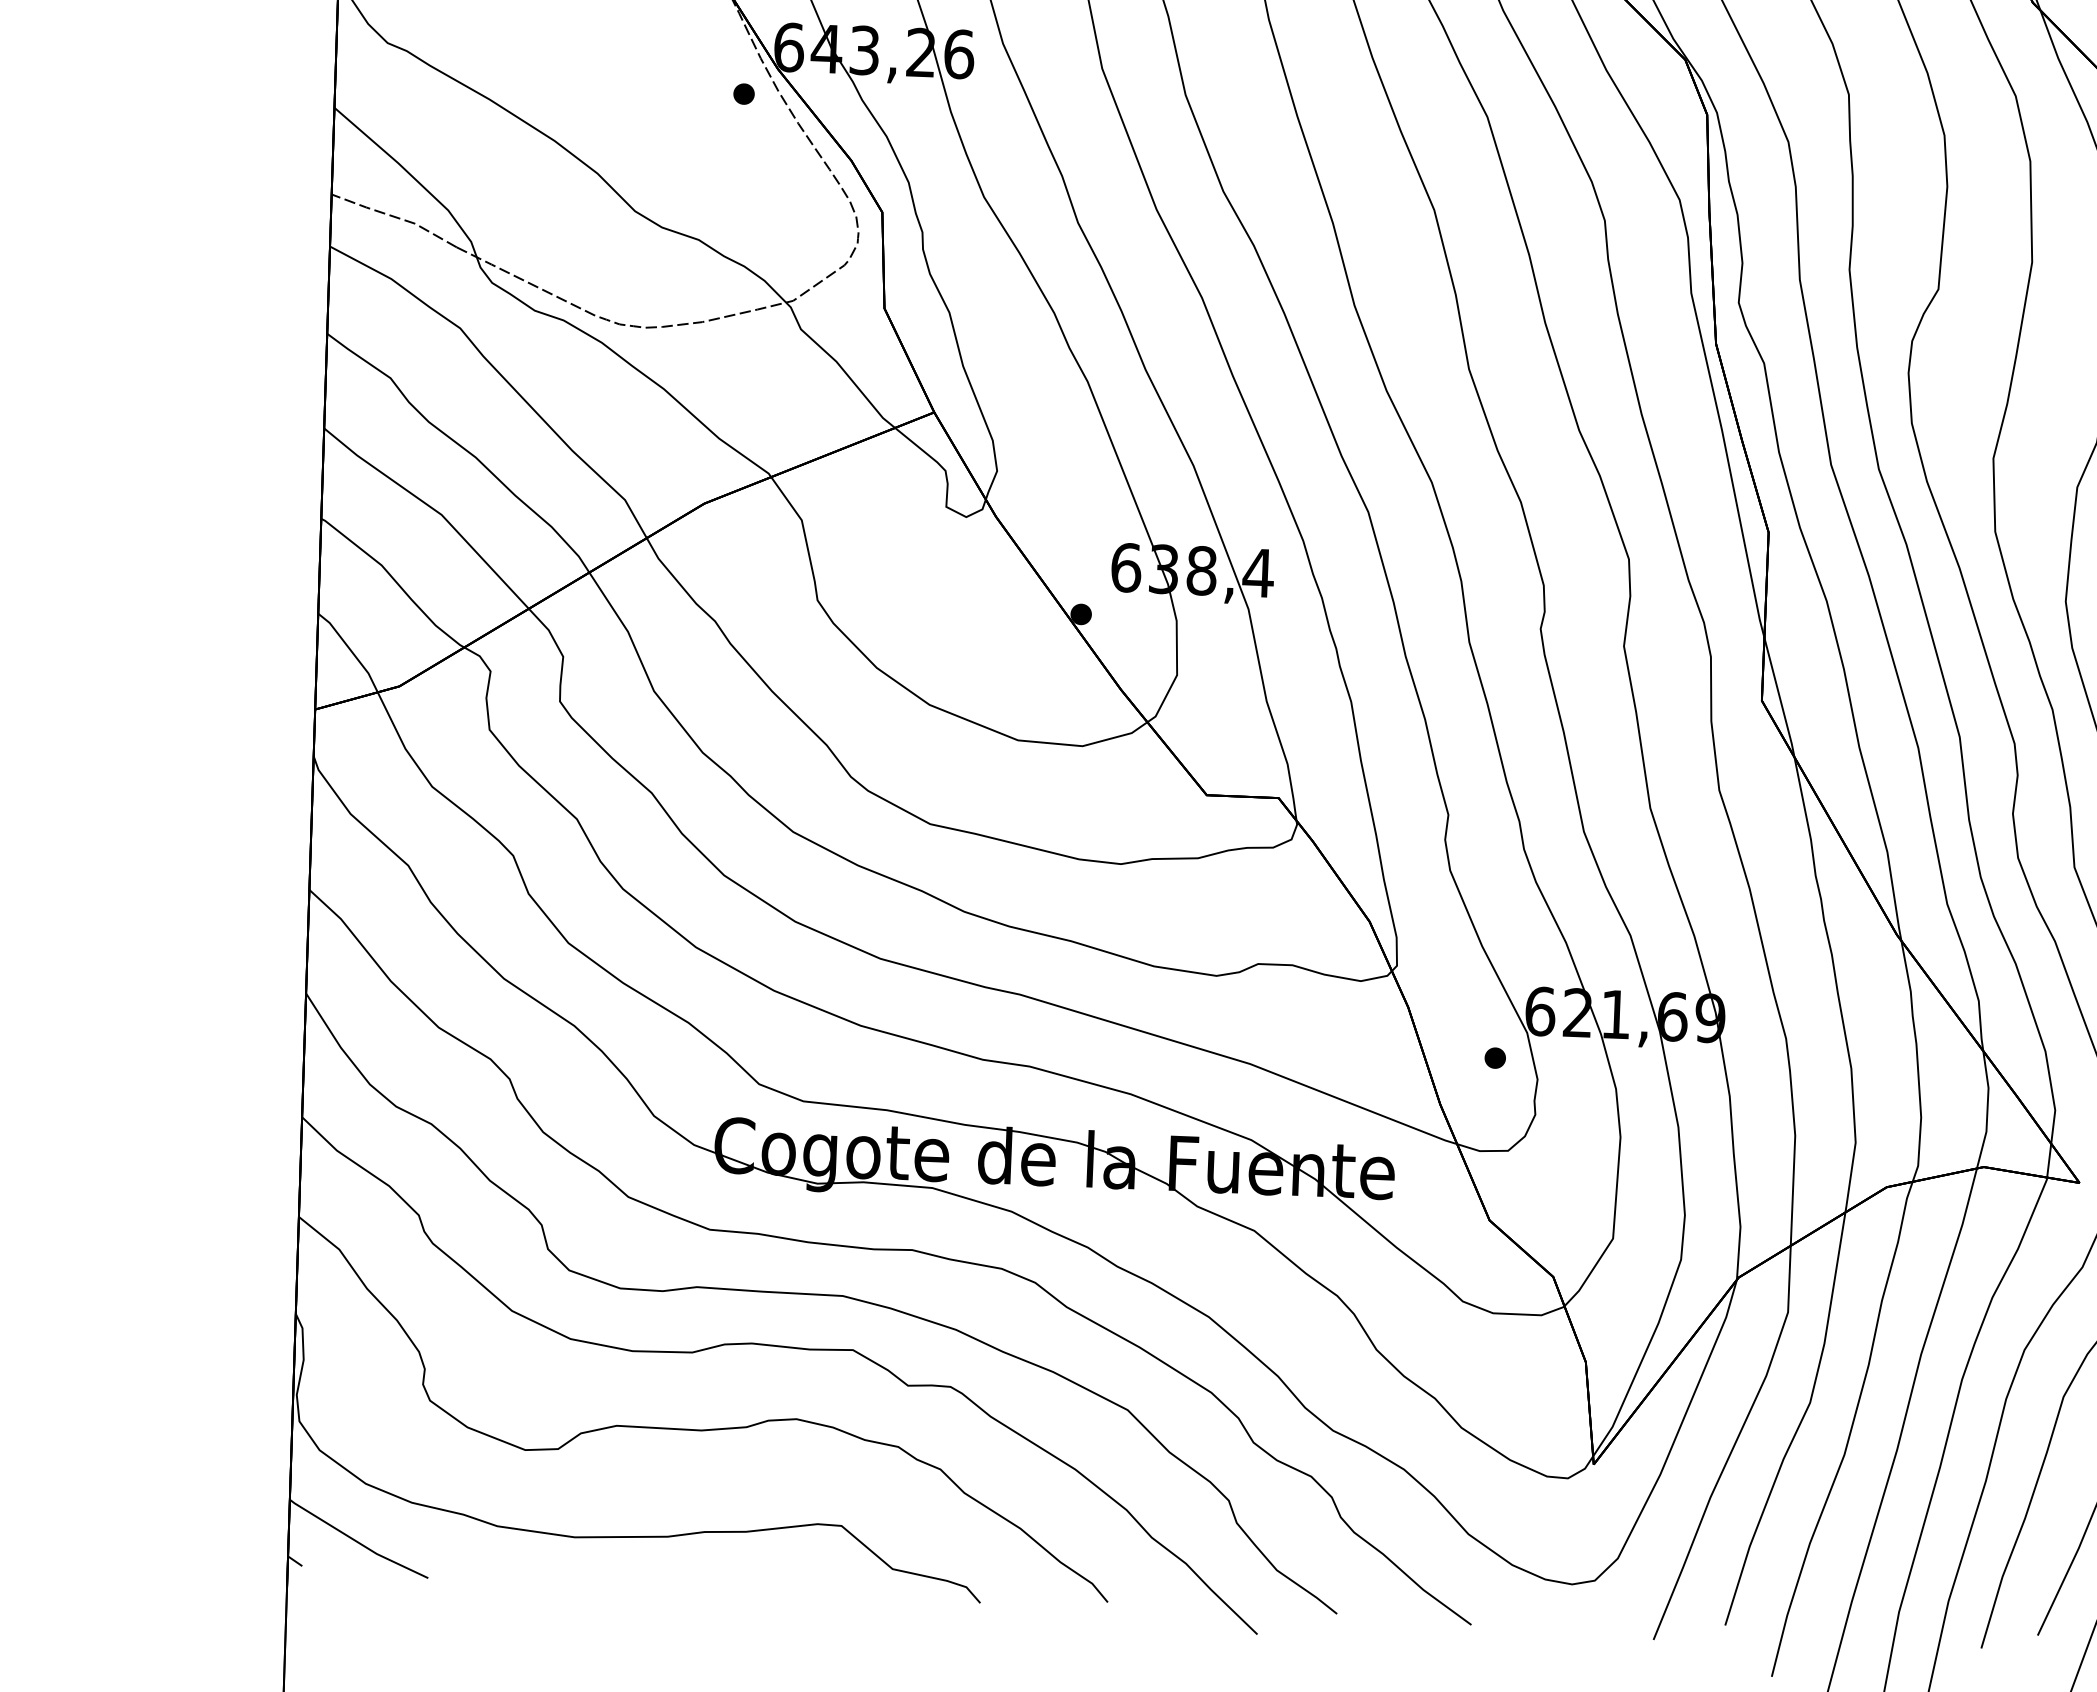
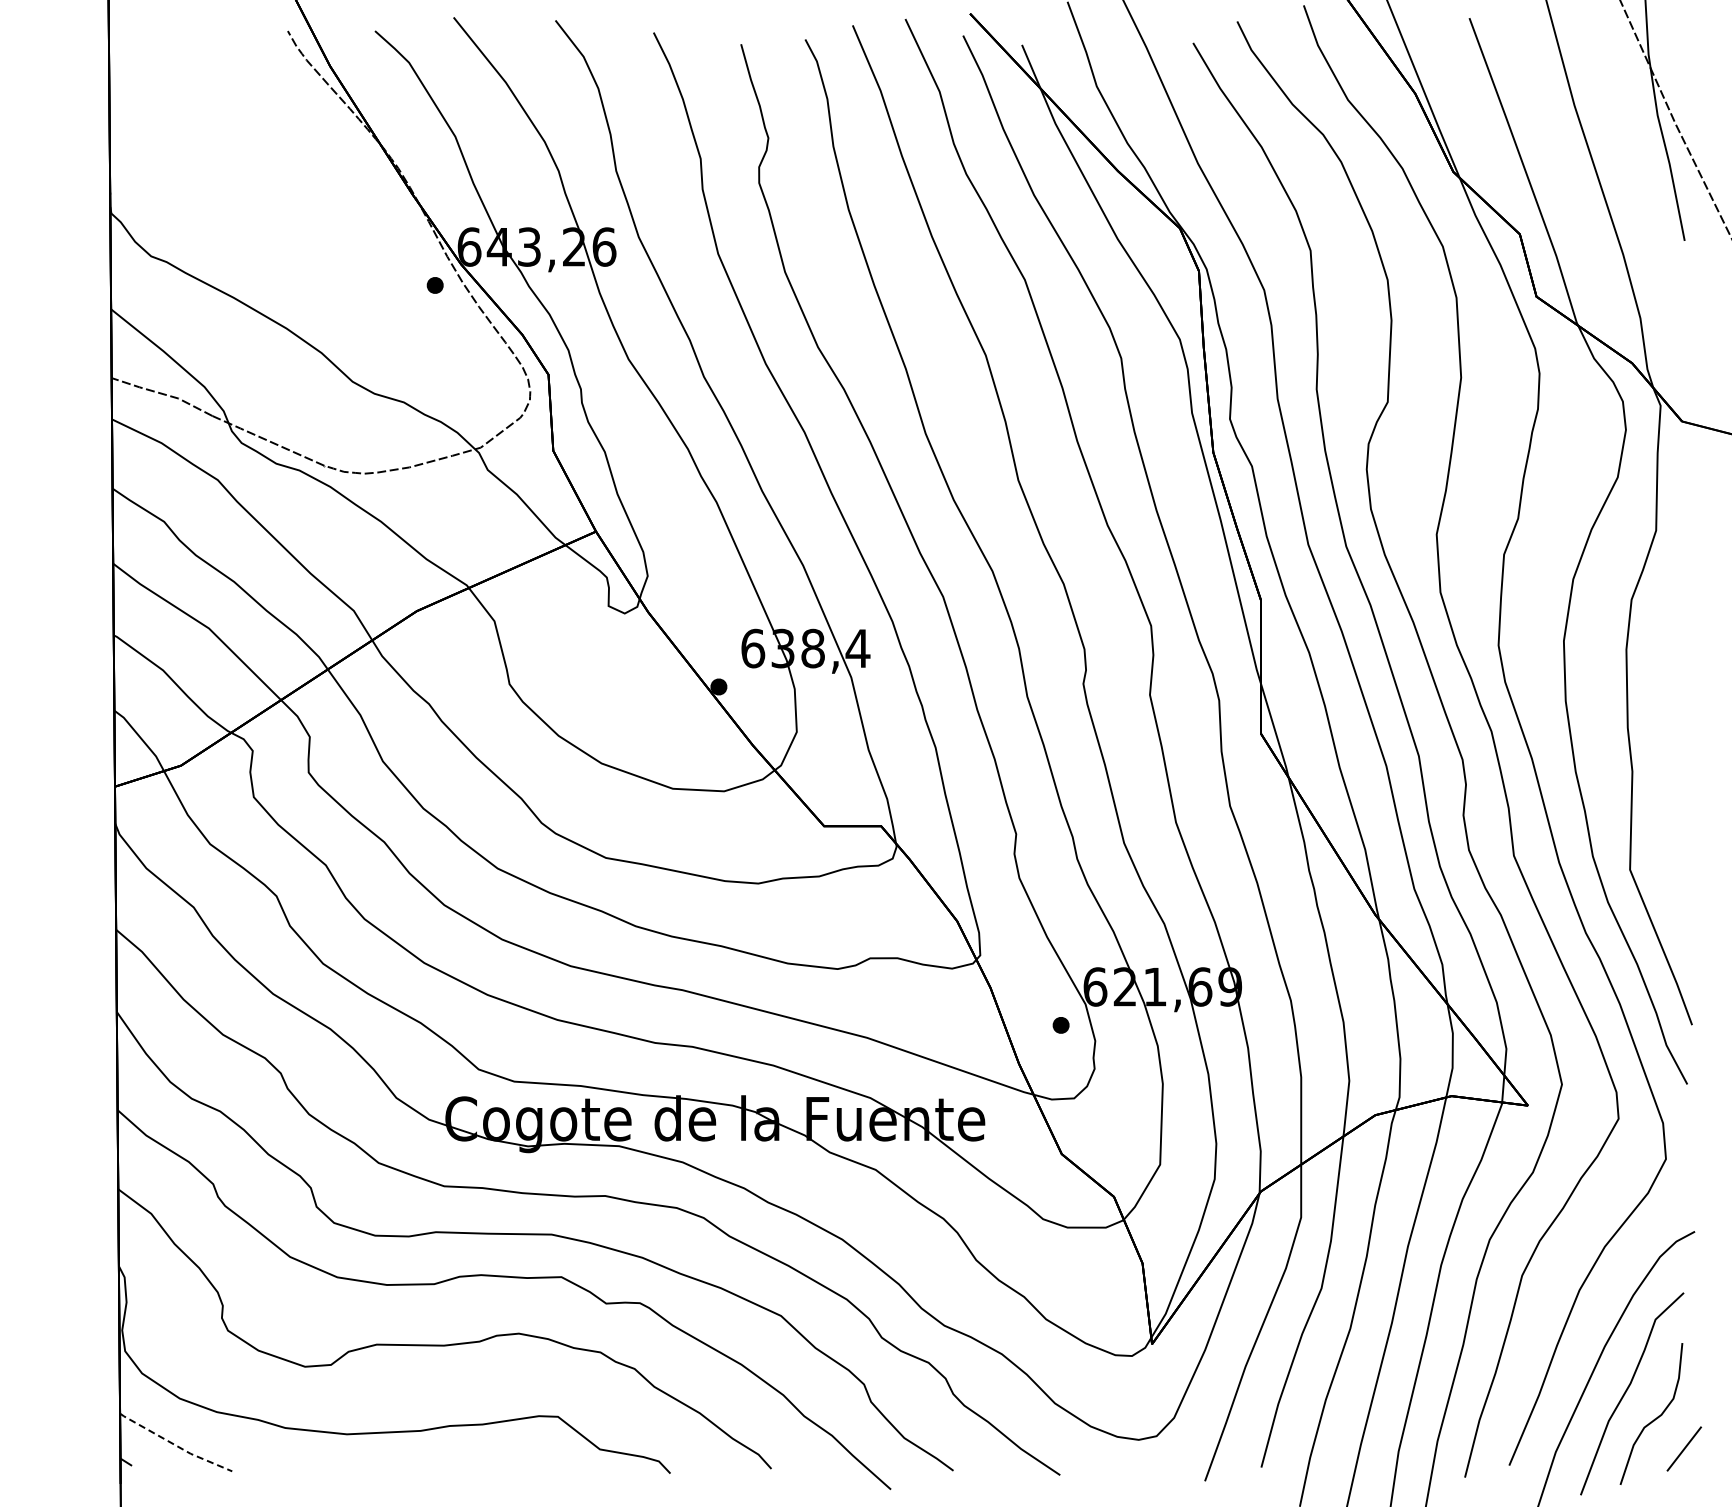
line: (358, 1542) -> (175, 1445), solid -> dashed

